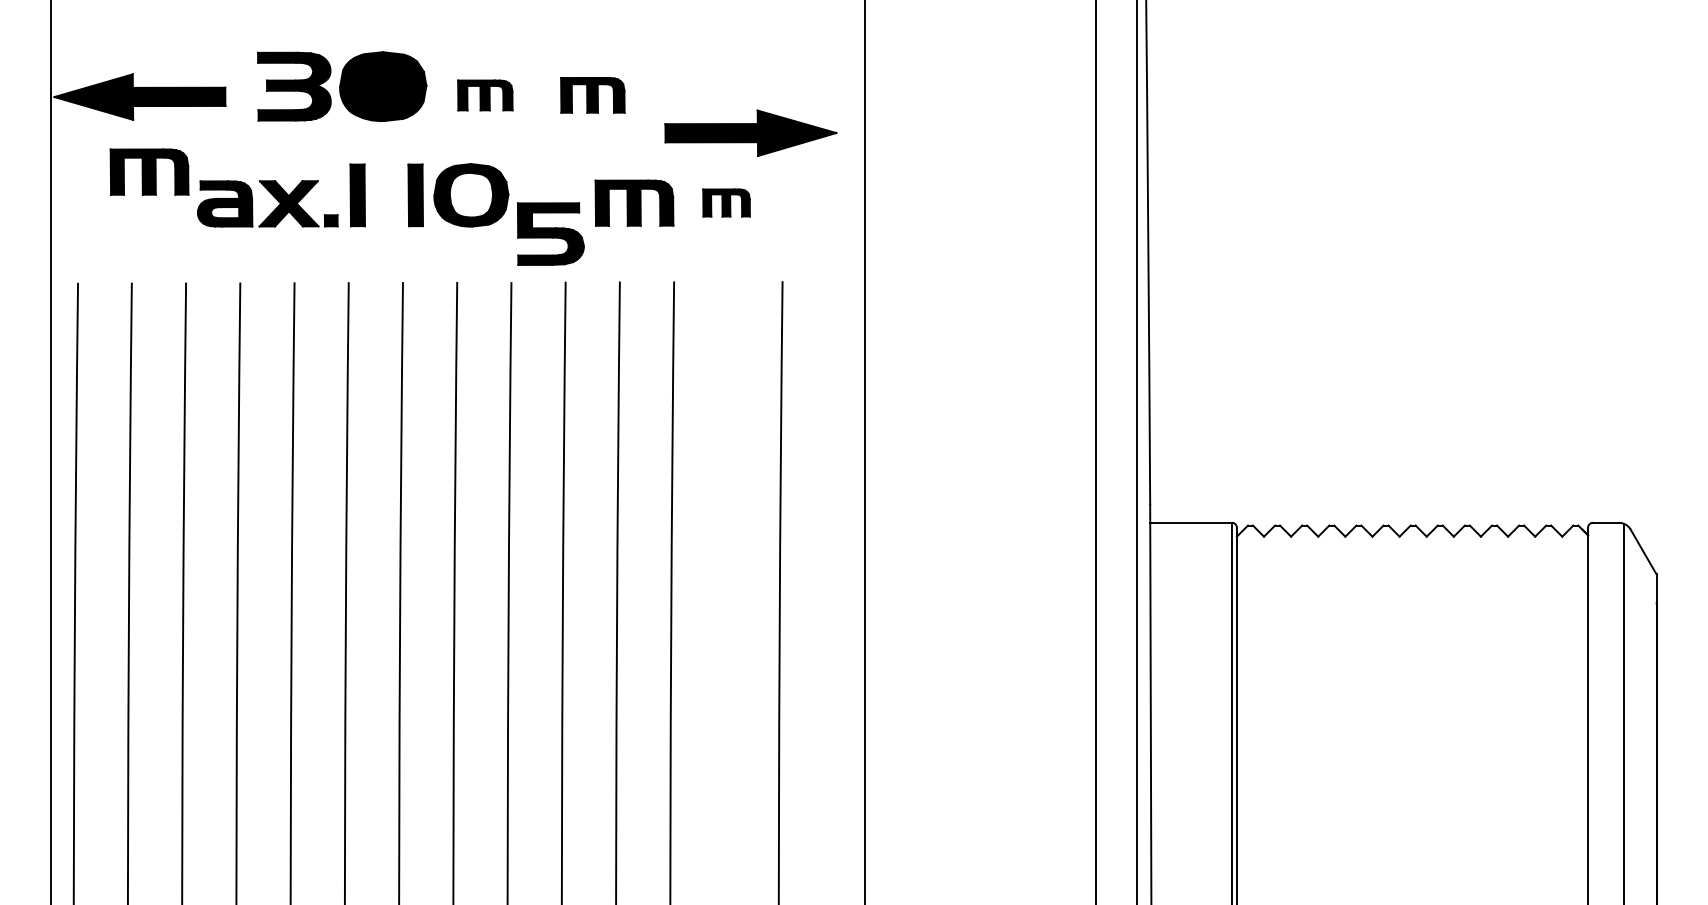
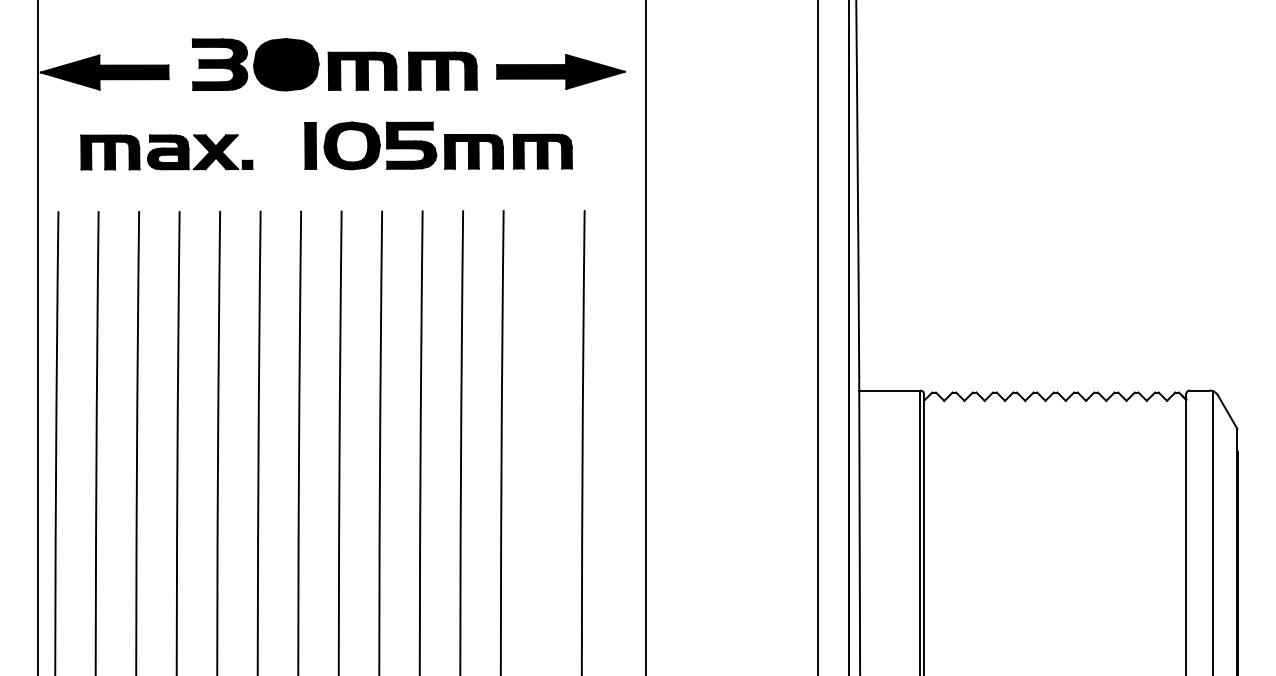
part: (485, 95) -> (362, 71), size x1.67
part: (592, 95) -> (442, 71), size x1.43
part: (750, 132) -> (560, 71), moved
part: (149, 171) -> (110, 152), moved
part: (357, 195) -> (267, 146), removed
part: (726, 202) -> (542, 151), size x1.67
part: (550, 233) -> (411, 145), moved

